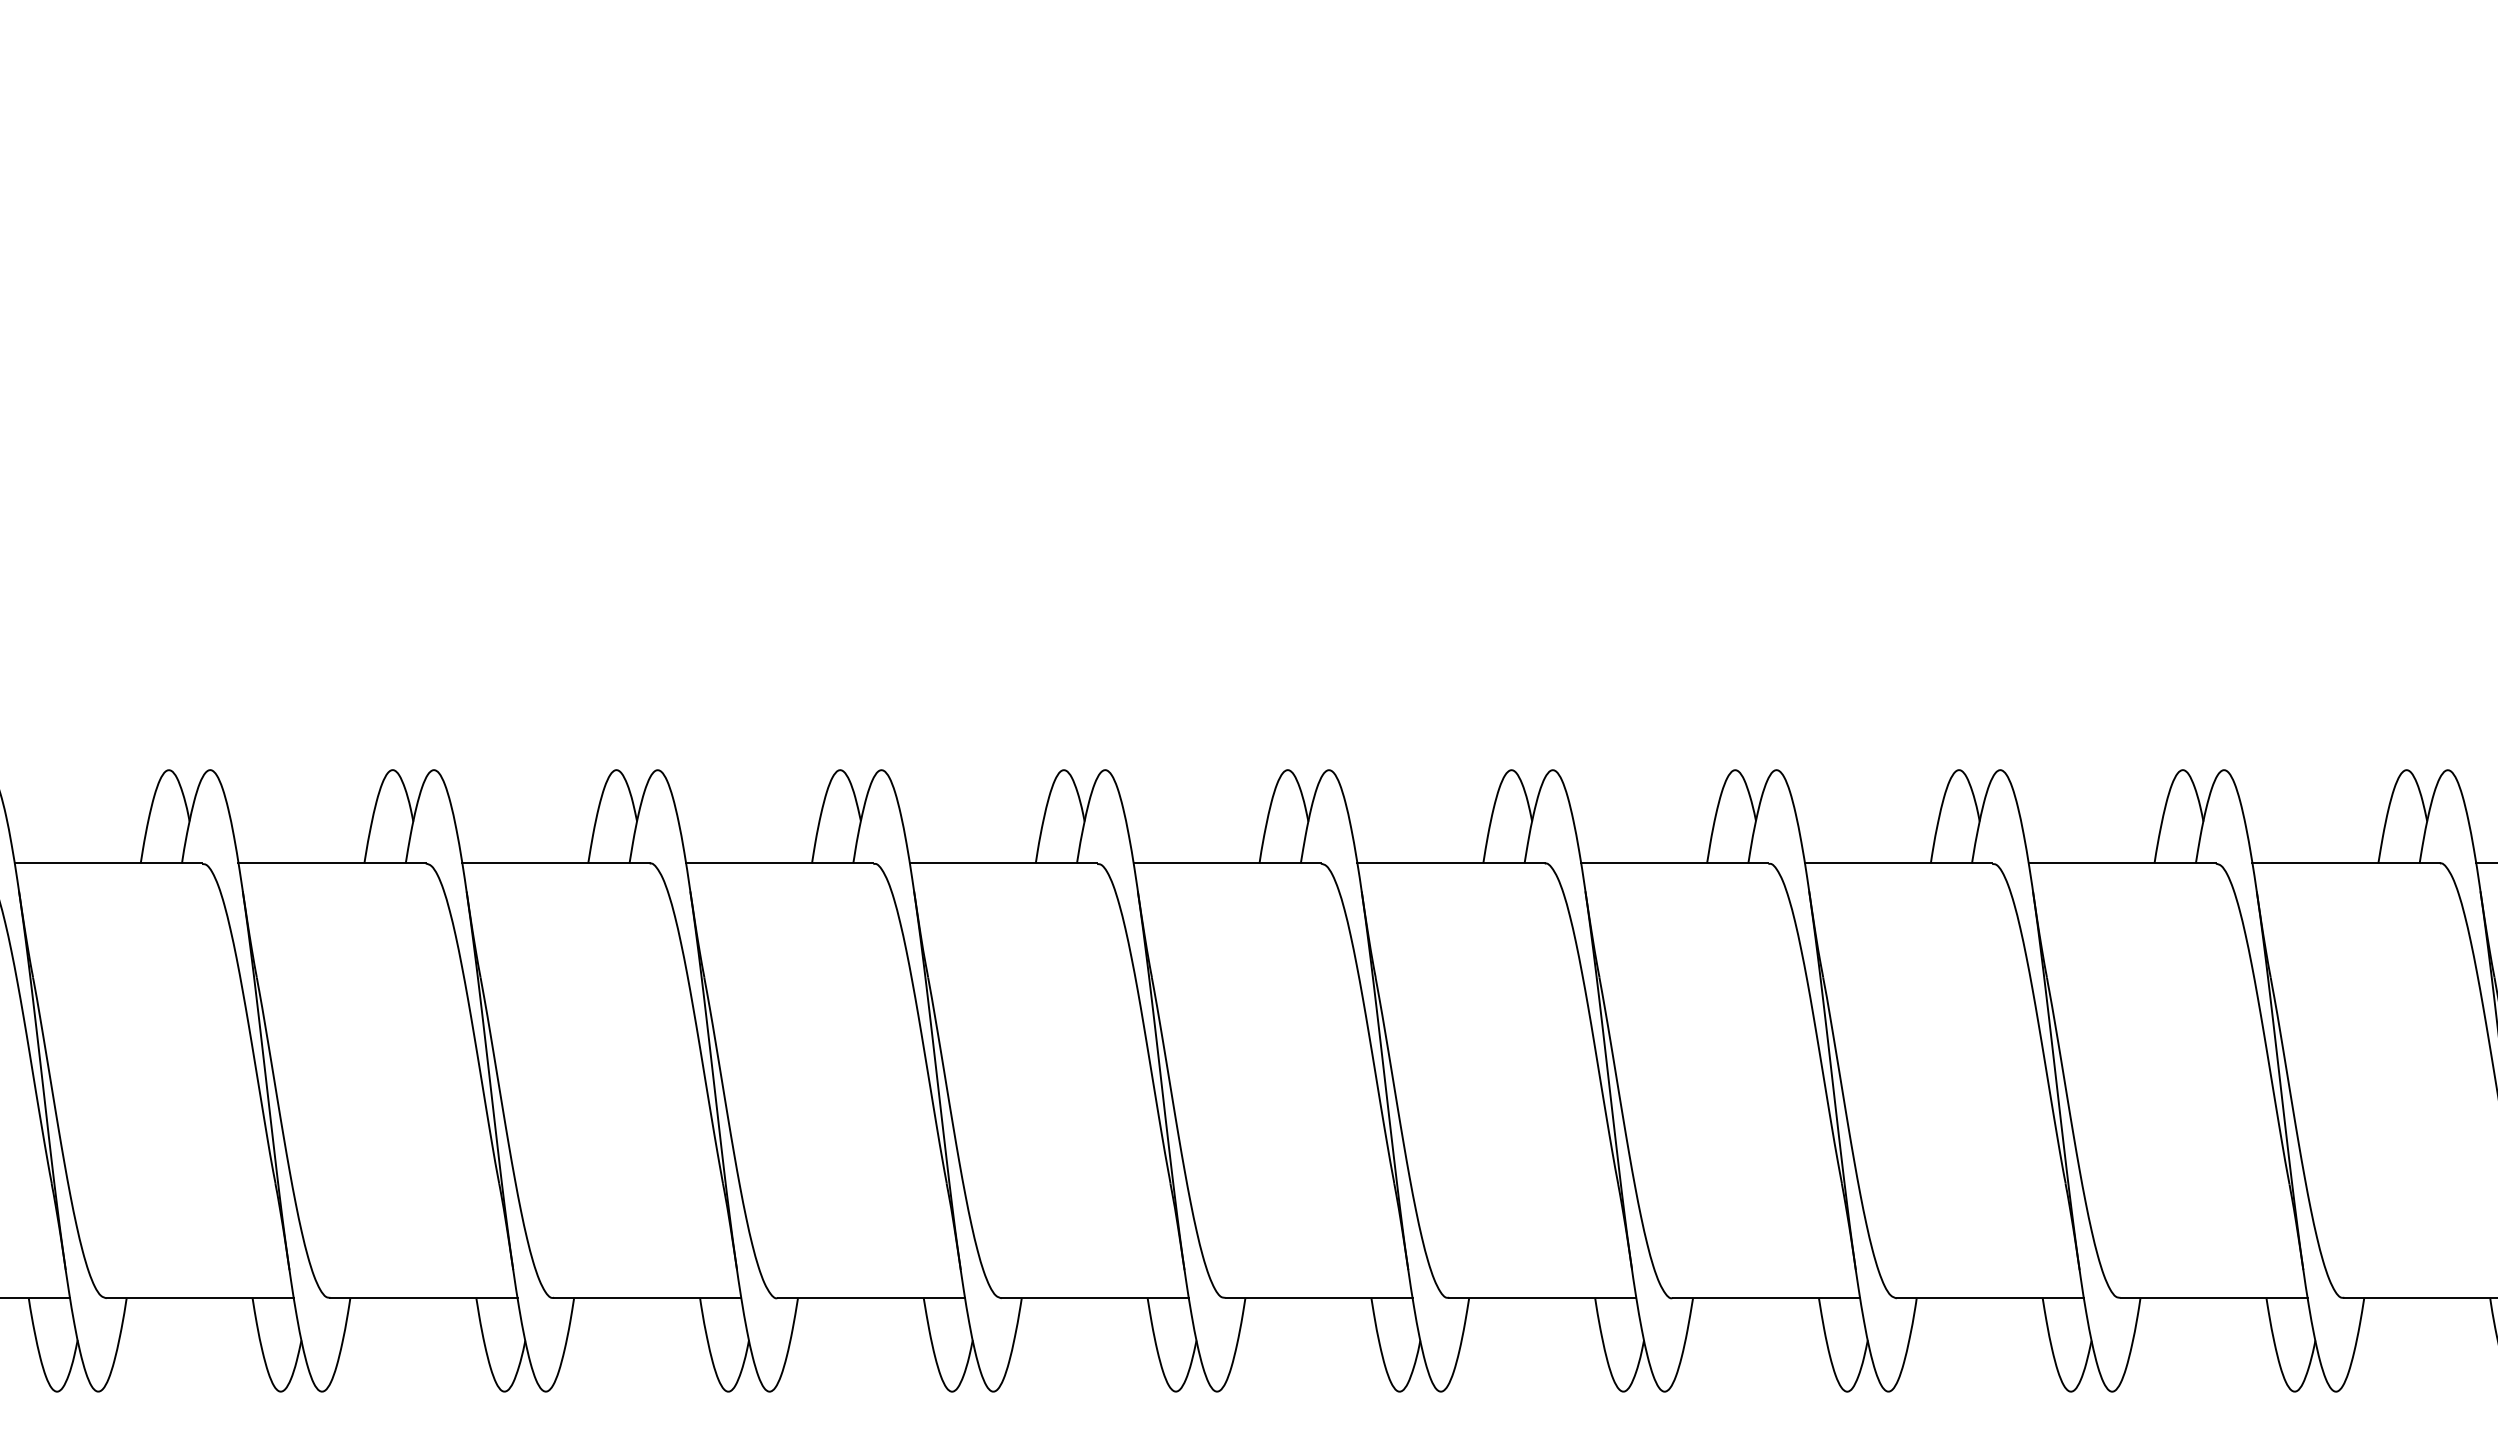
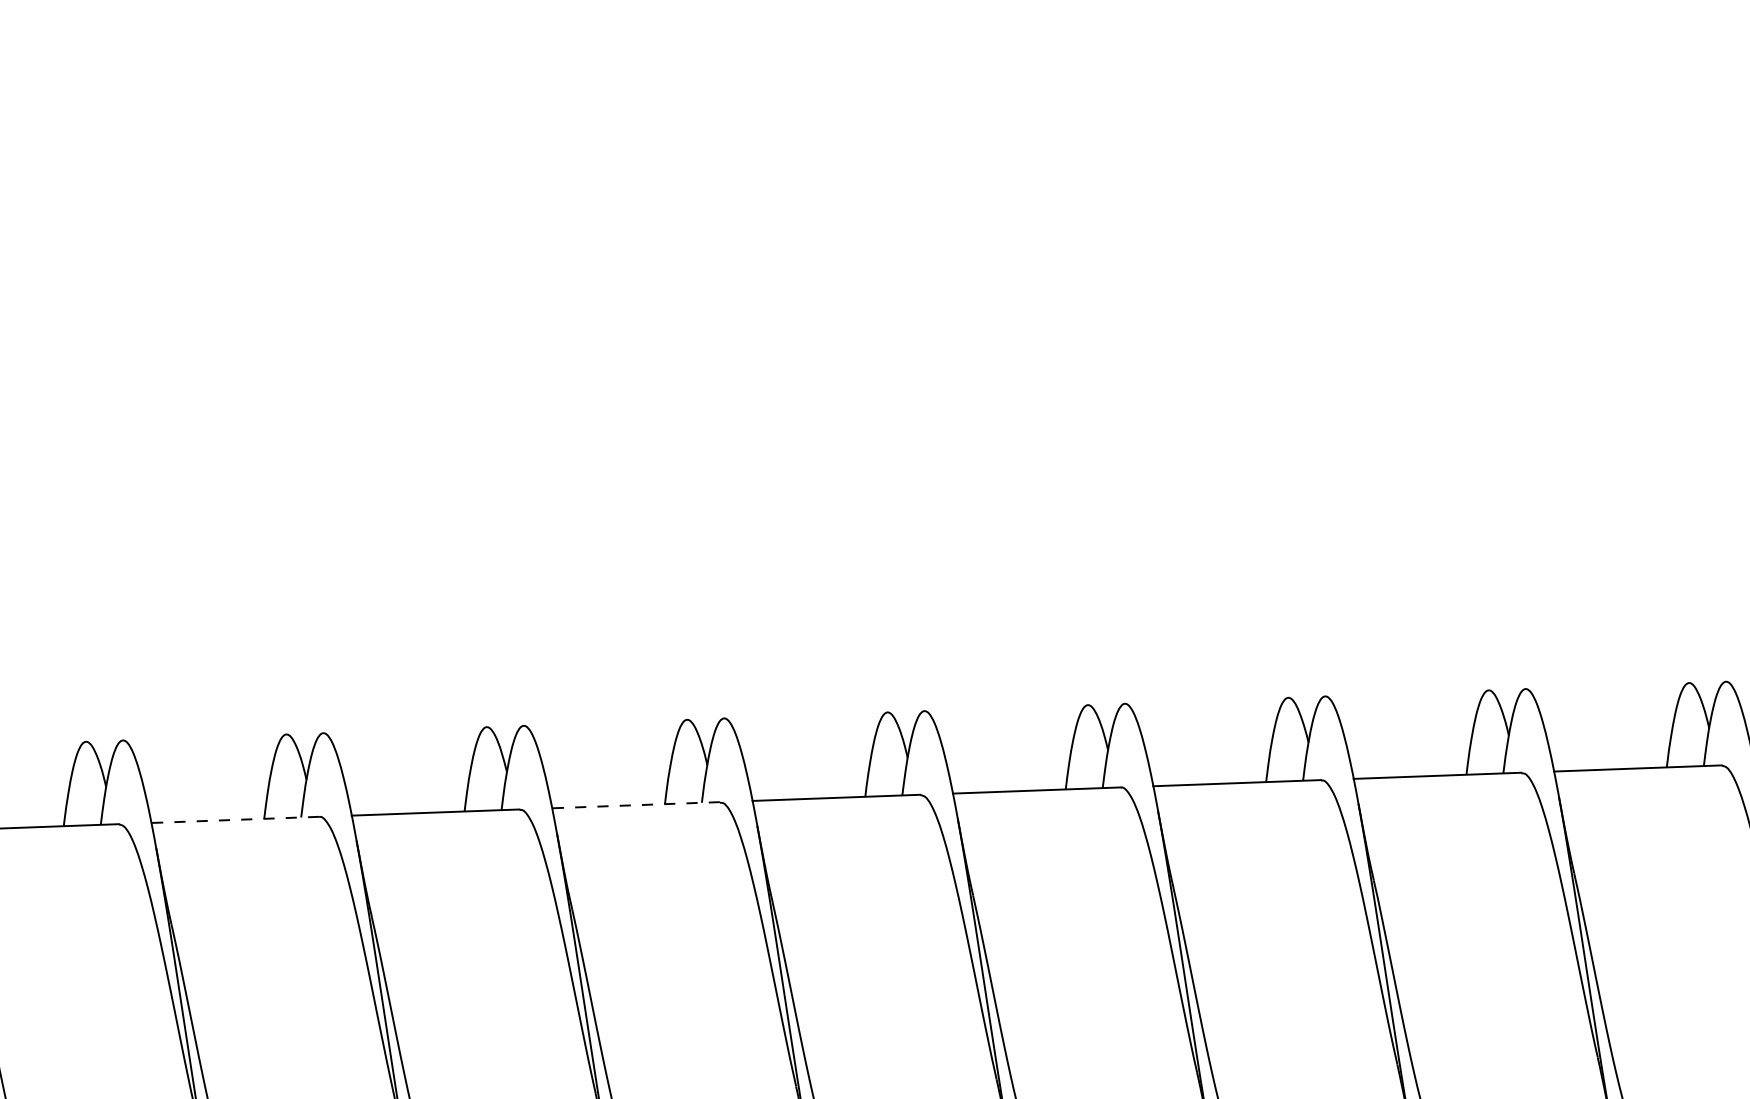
line: (555, 863) -> (234, 820), solid -> dashed
line: (1003, 863) -> (636, 805), solid -> dashed

